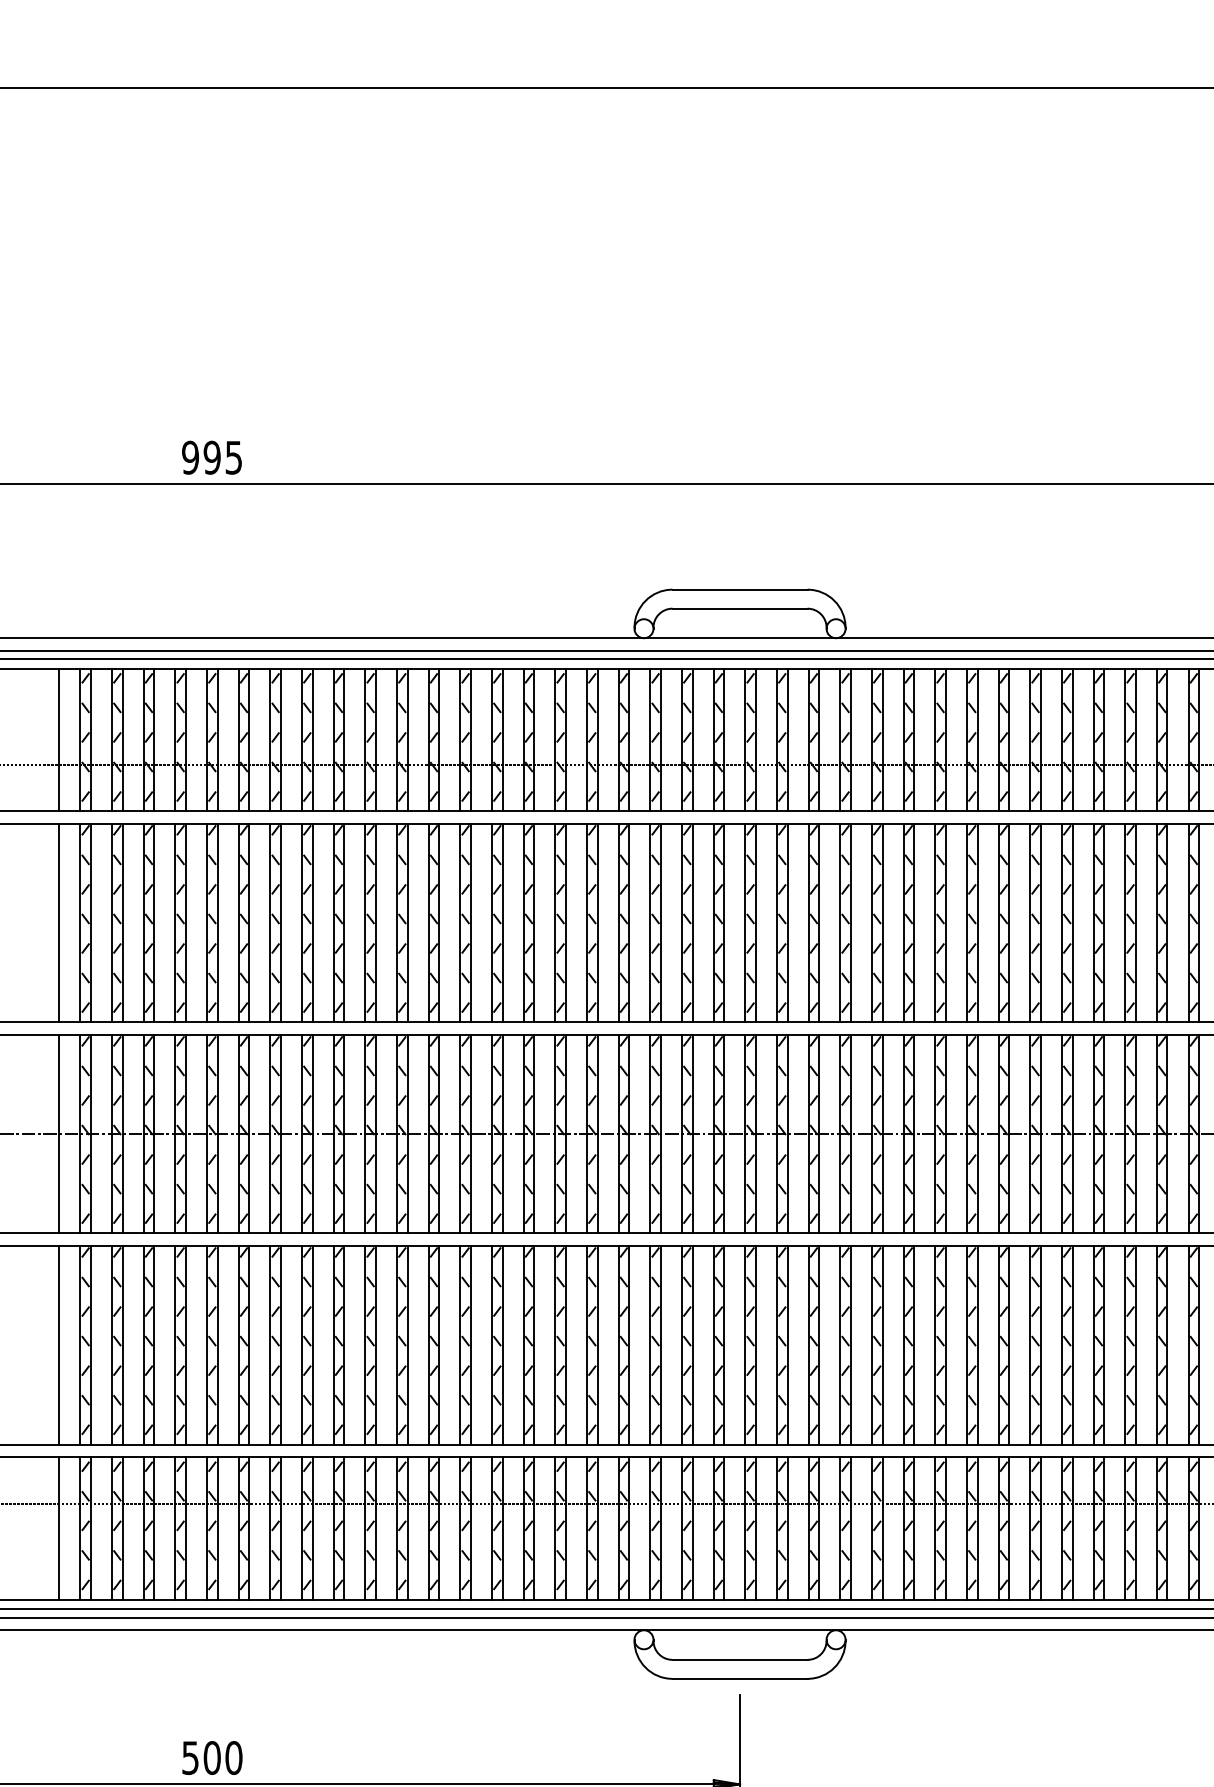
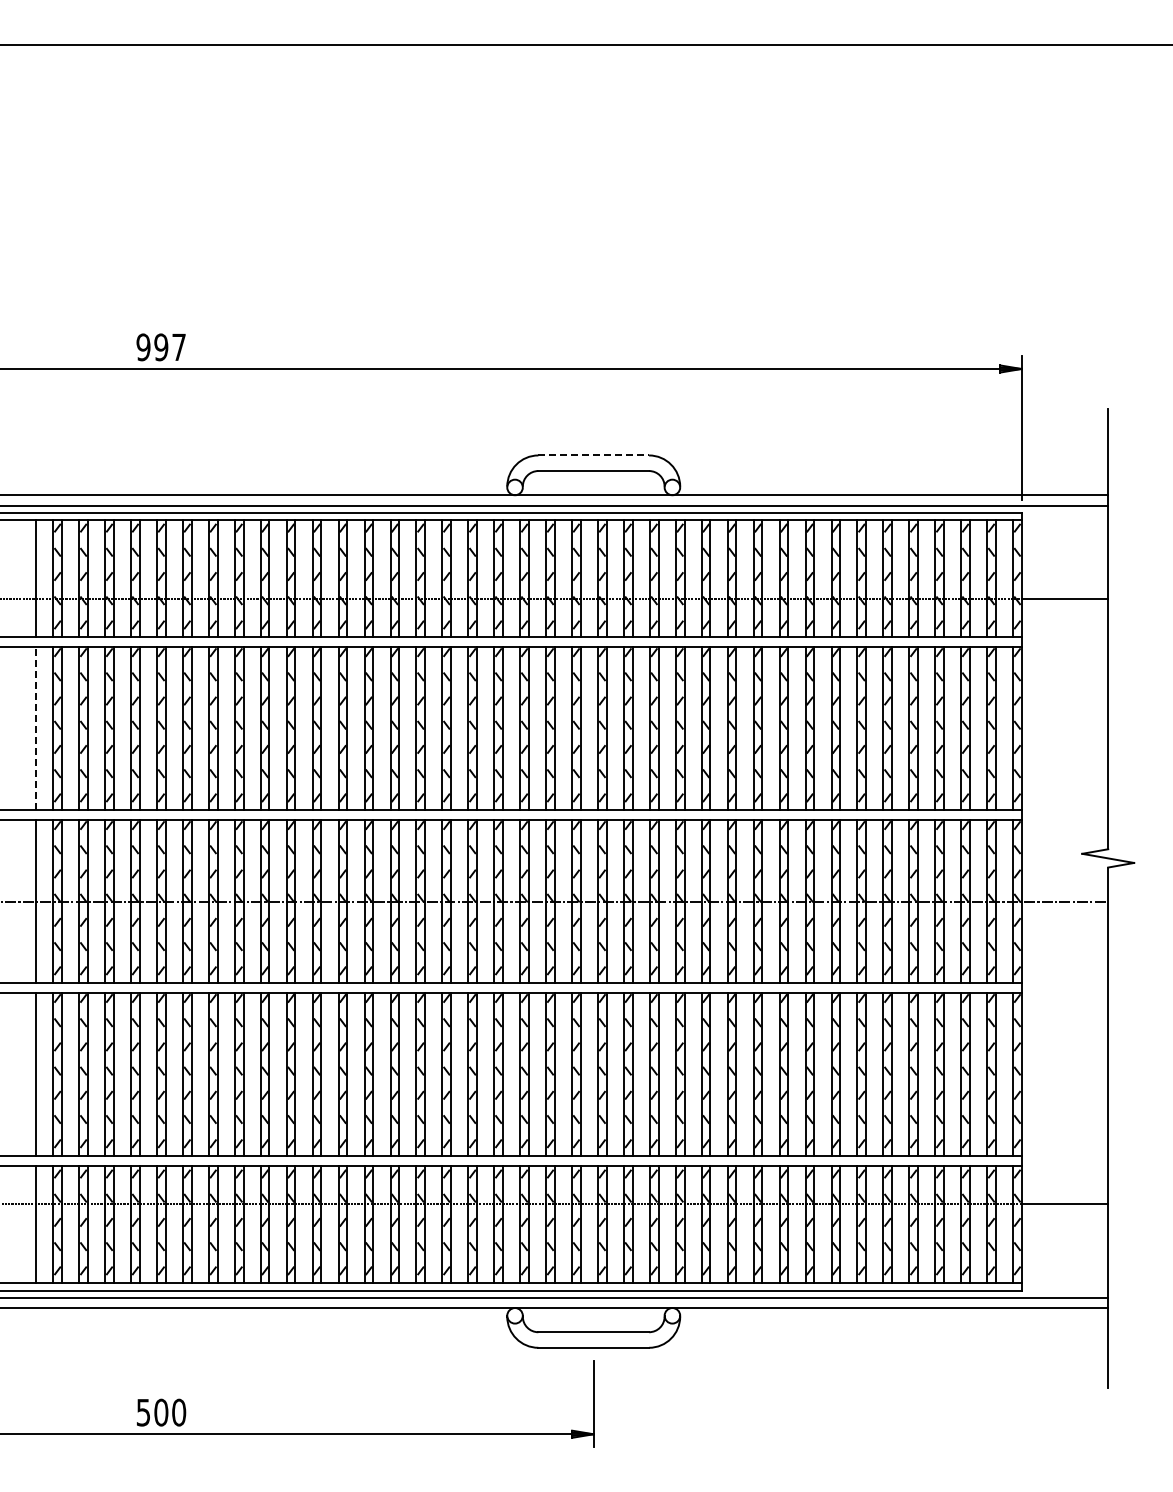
text: (233, 457) -> (178, 347), 995 -> 997
line: (740, 589) -> (594, 455), solid -> dashed
line: (59, 922) -> (36, 728), solid -> dashed

